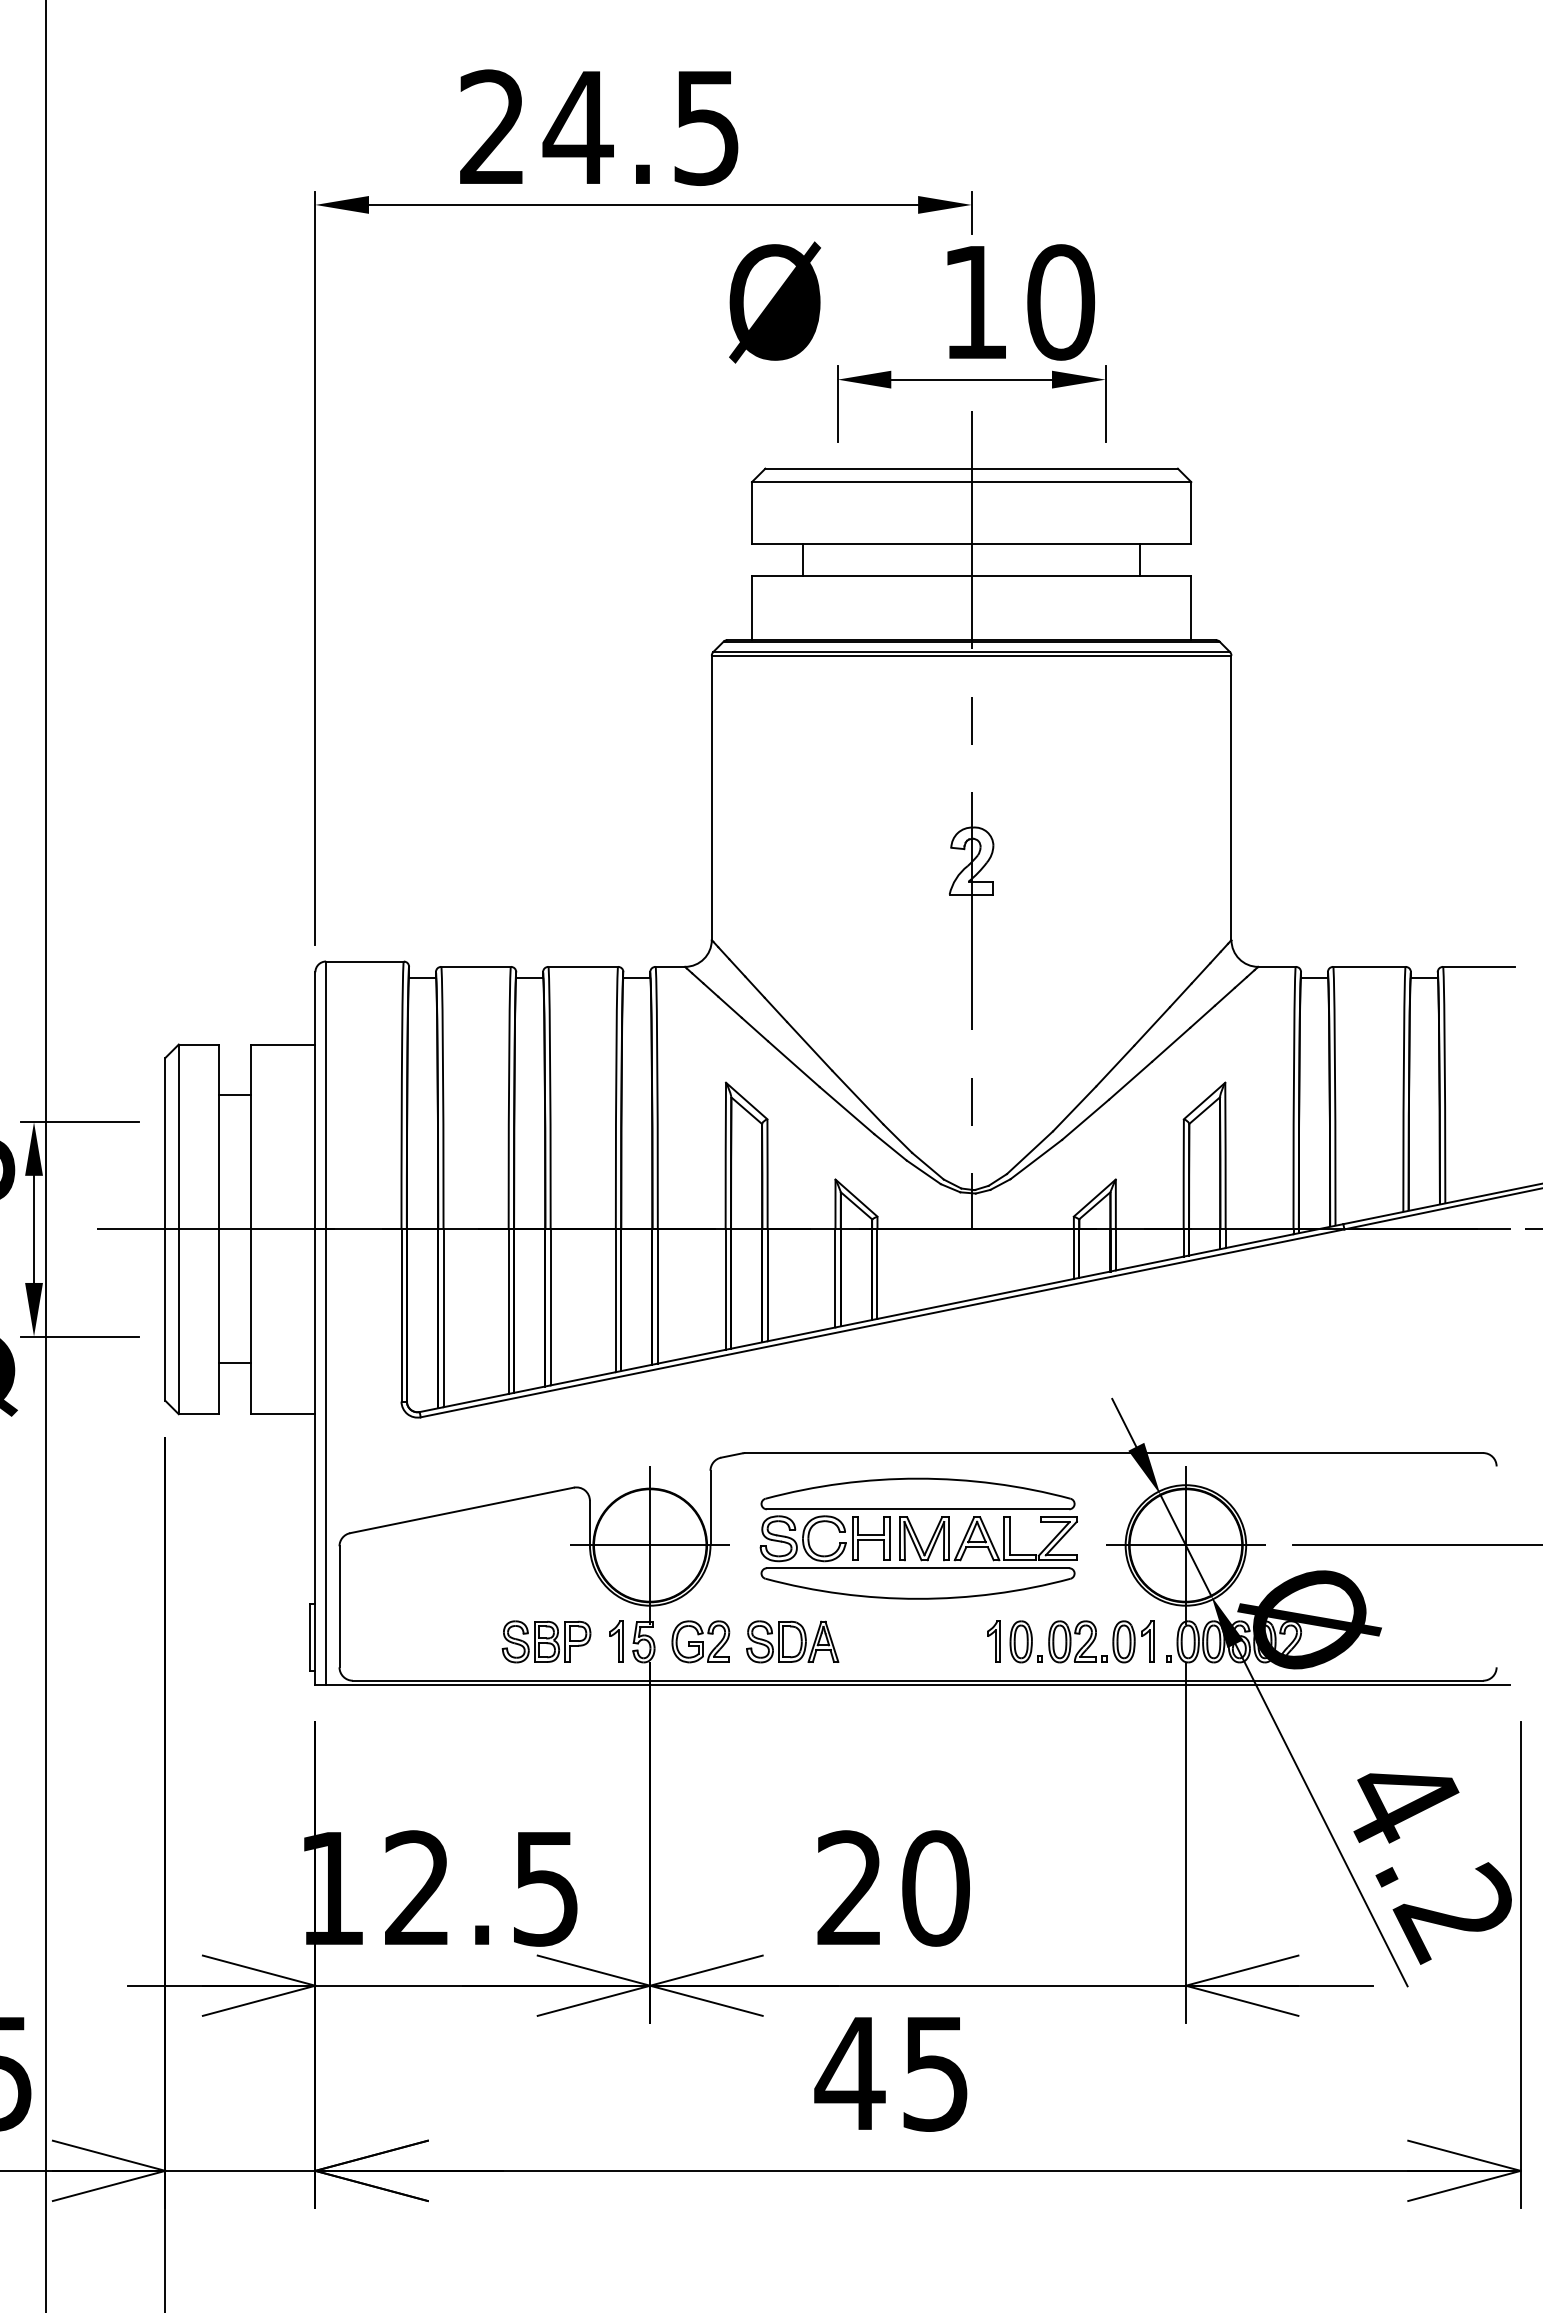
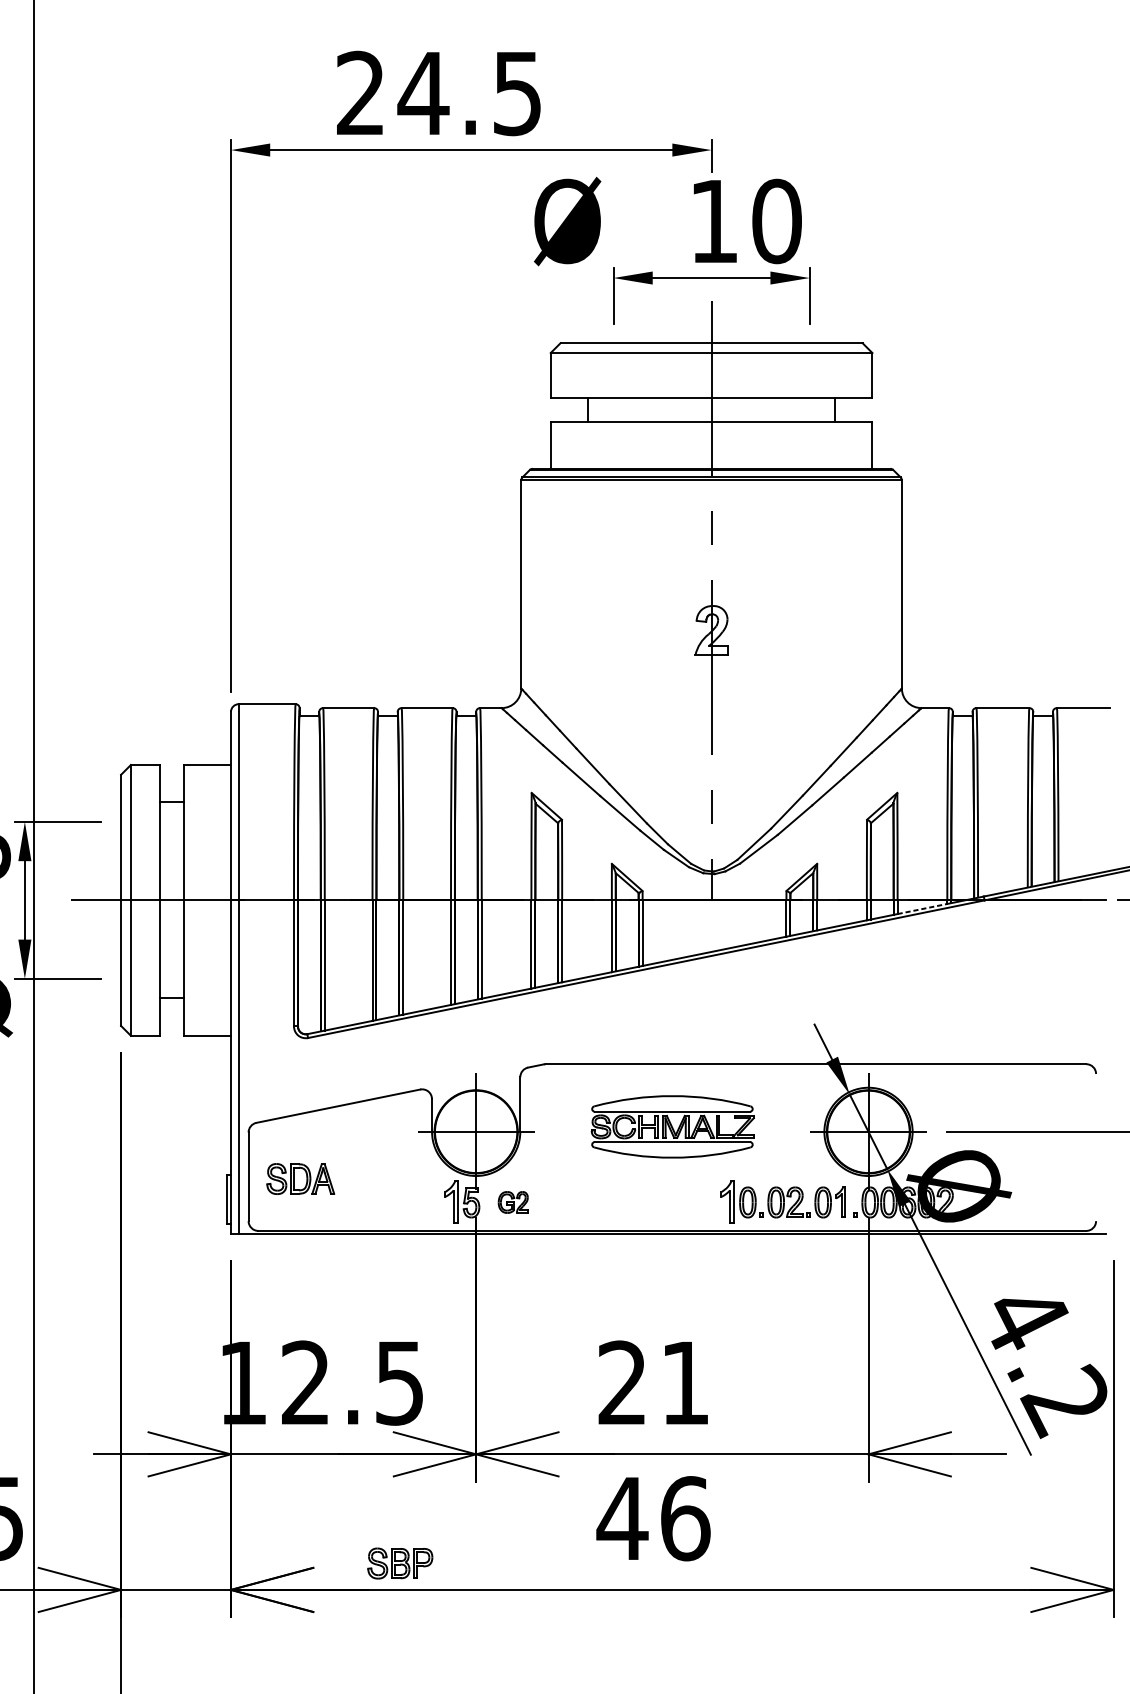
line: (1259, 1241) -> (922, 909), solid -> dashed
part: (918, 1538) -> (672, 1126), size x0.7
part: (546, 1641) -> (400, 1563), moved
part: (616, 1641) -> (451, 1202), size x1.4
part: (700, 1641) -> (512, 1202), size x0.7
part: (792, 1641) -> (300, 1178), moved
part: (993, 1641) -> (727, 1202), size x1.4
text: (935, 1888) -> (685, 1383), 20 -> 21
text: (936, 2073) -> (685, 1518), 45 -> 46

